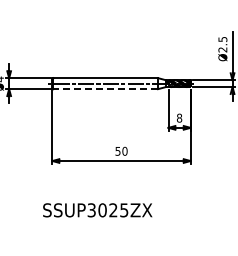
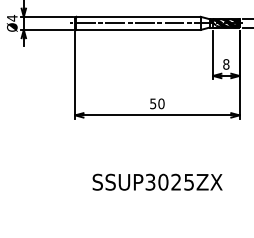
line: (105, 89) -> (138, 30), dashed -> solid
text: (97, 210) -> (157, 182), moved

